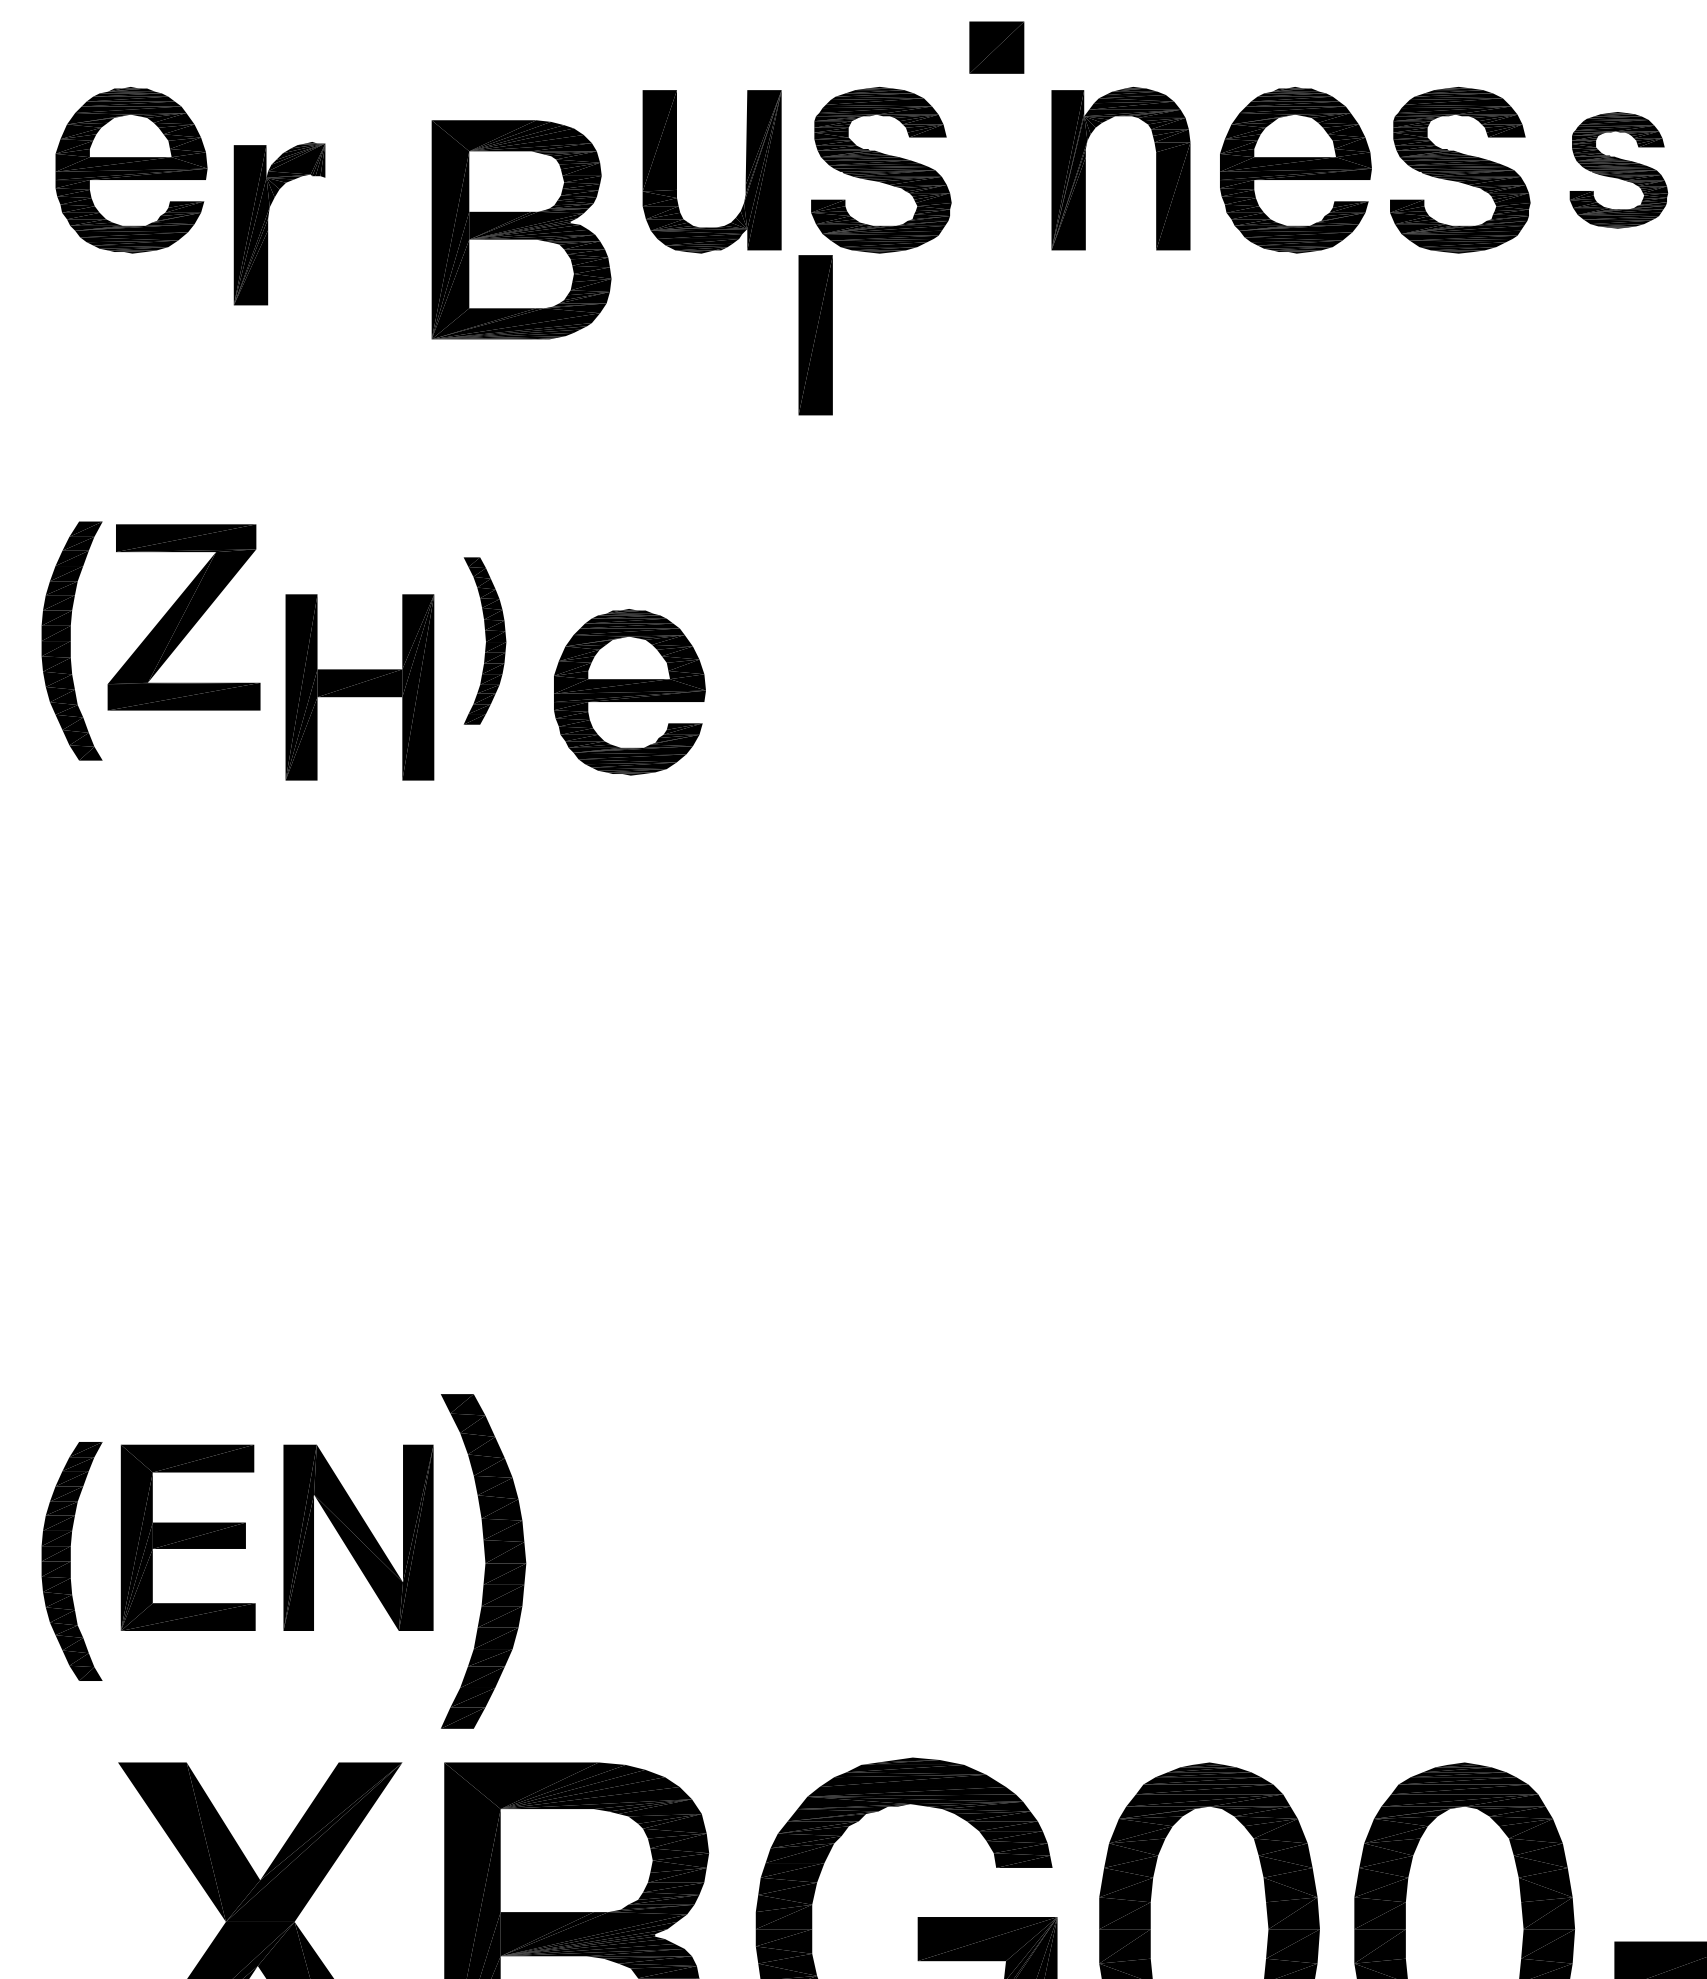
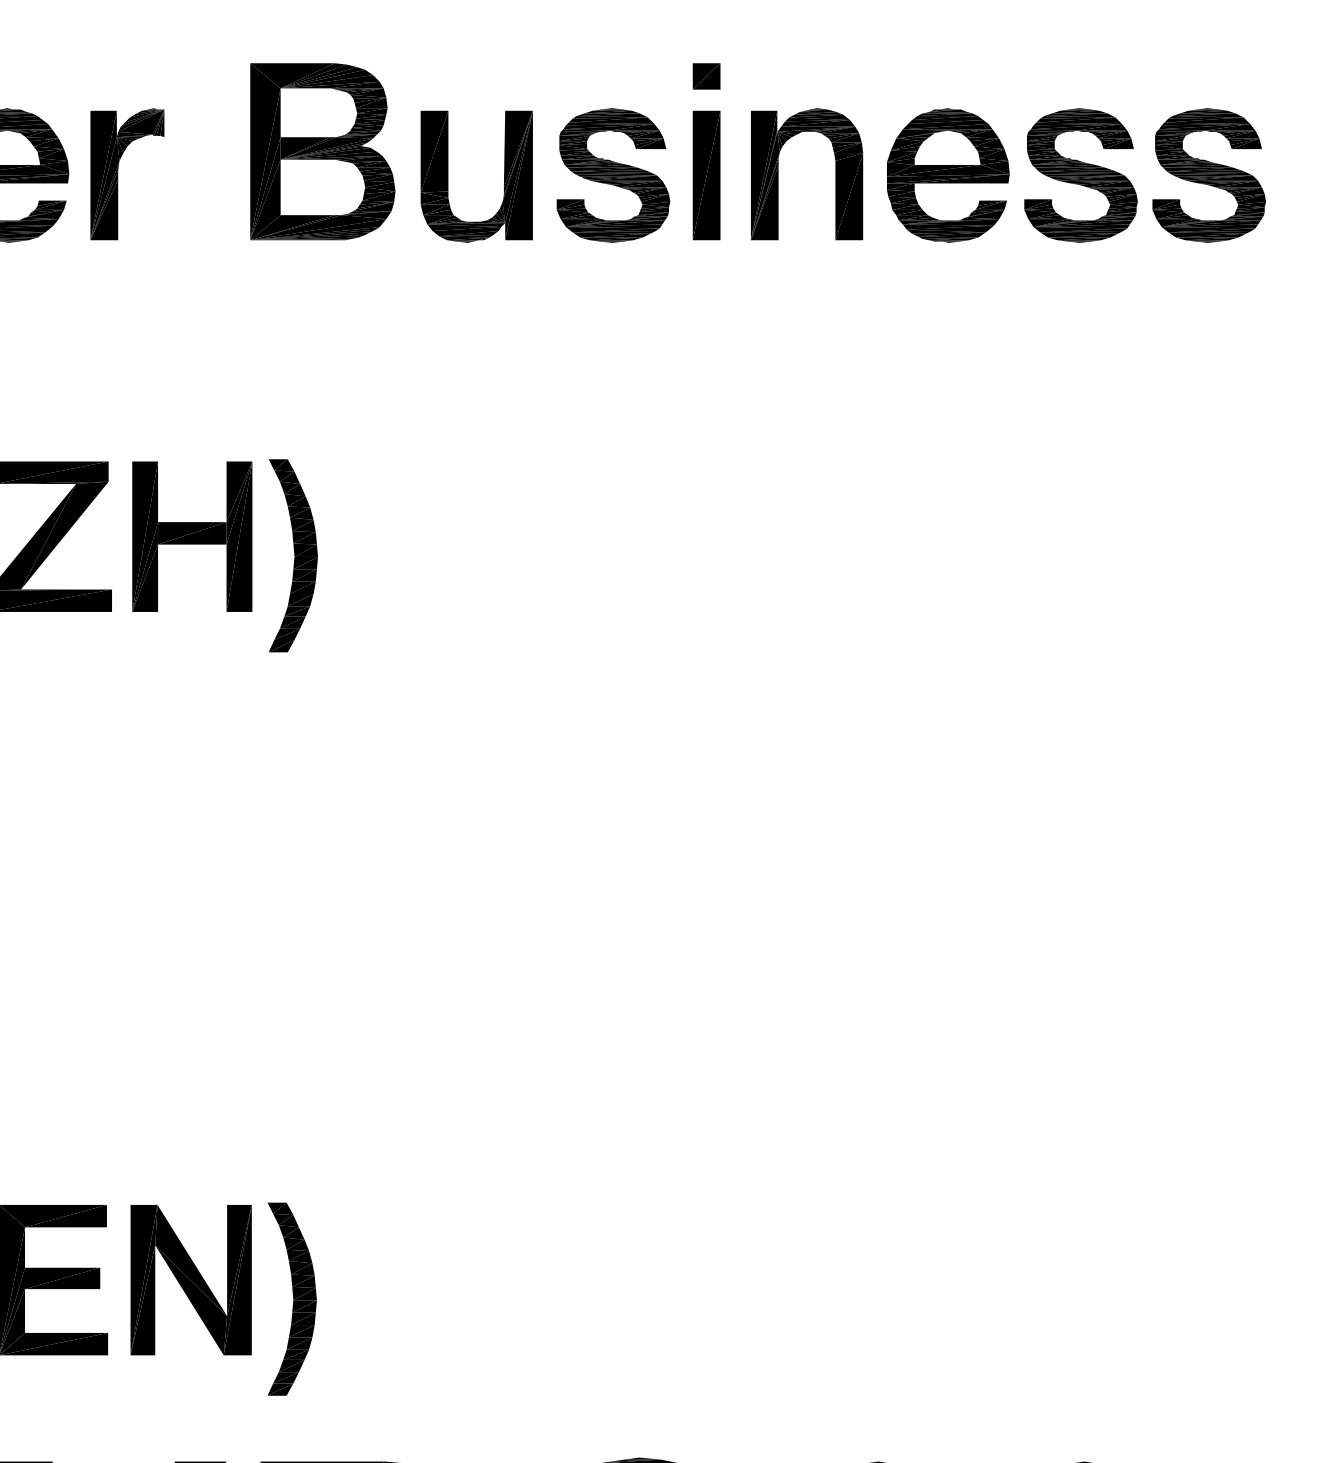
part: (996, 47) -> (706, 76), size x0.62
part: (1618, 170) -> (1208, 175), size x1.43
part: (268, 223) -> (118, 174), moved
part: (521, 229) -> (322, 151), moved
part: (815, 335) -> (706, 175), moved
part: (484, 640) -> (292, 555), size x1.43
part: (359, 687) -> (191, 536), moved
part: (629, 692) -> (410, 597), removed
part: (483, 1561) -> (292, 1299), size x0.71

